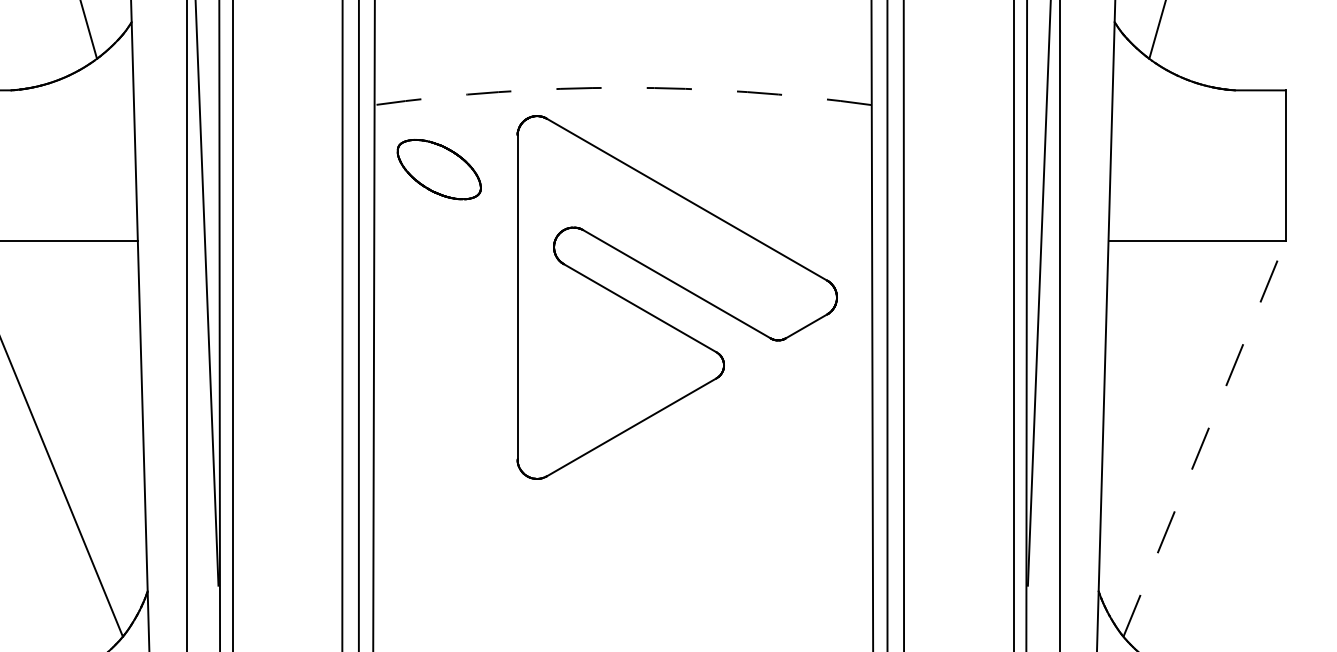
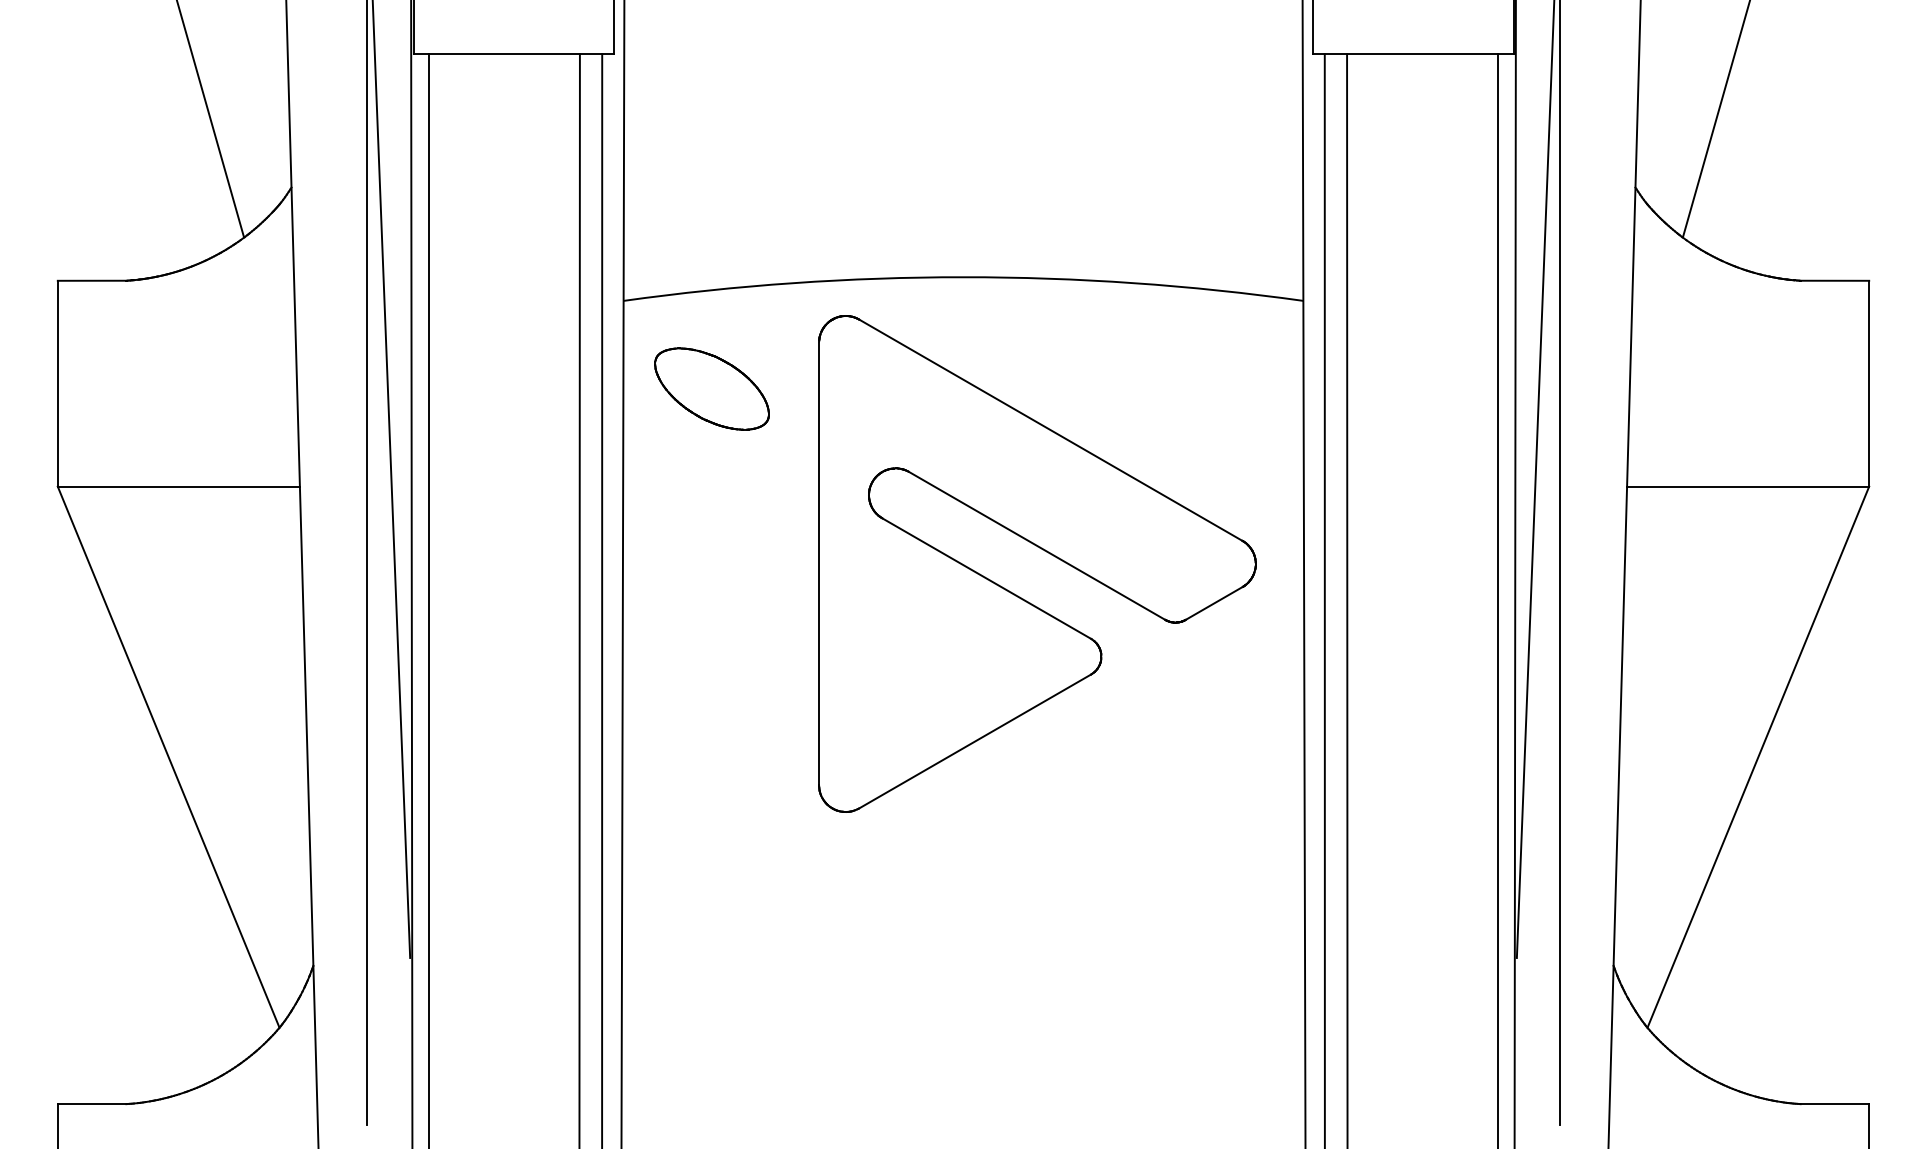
arc: (623, 87) -> (963, 277), dashed -> solid
line: (1204, 438) -> (1758, 756), dashed -> solid

